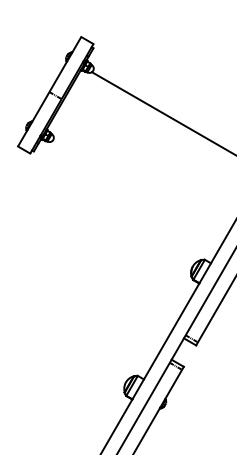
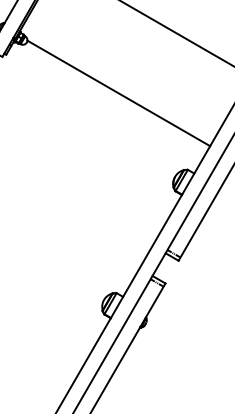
line: (139, 187) -> (118, 93), added

